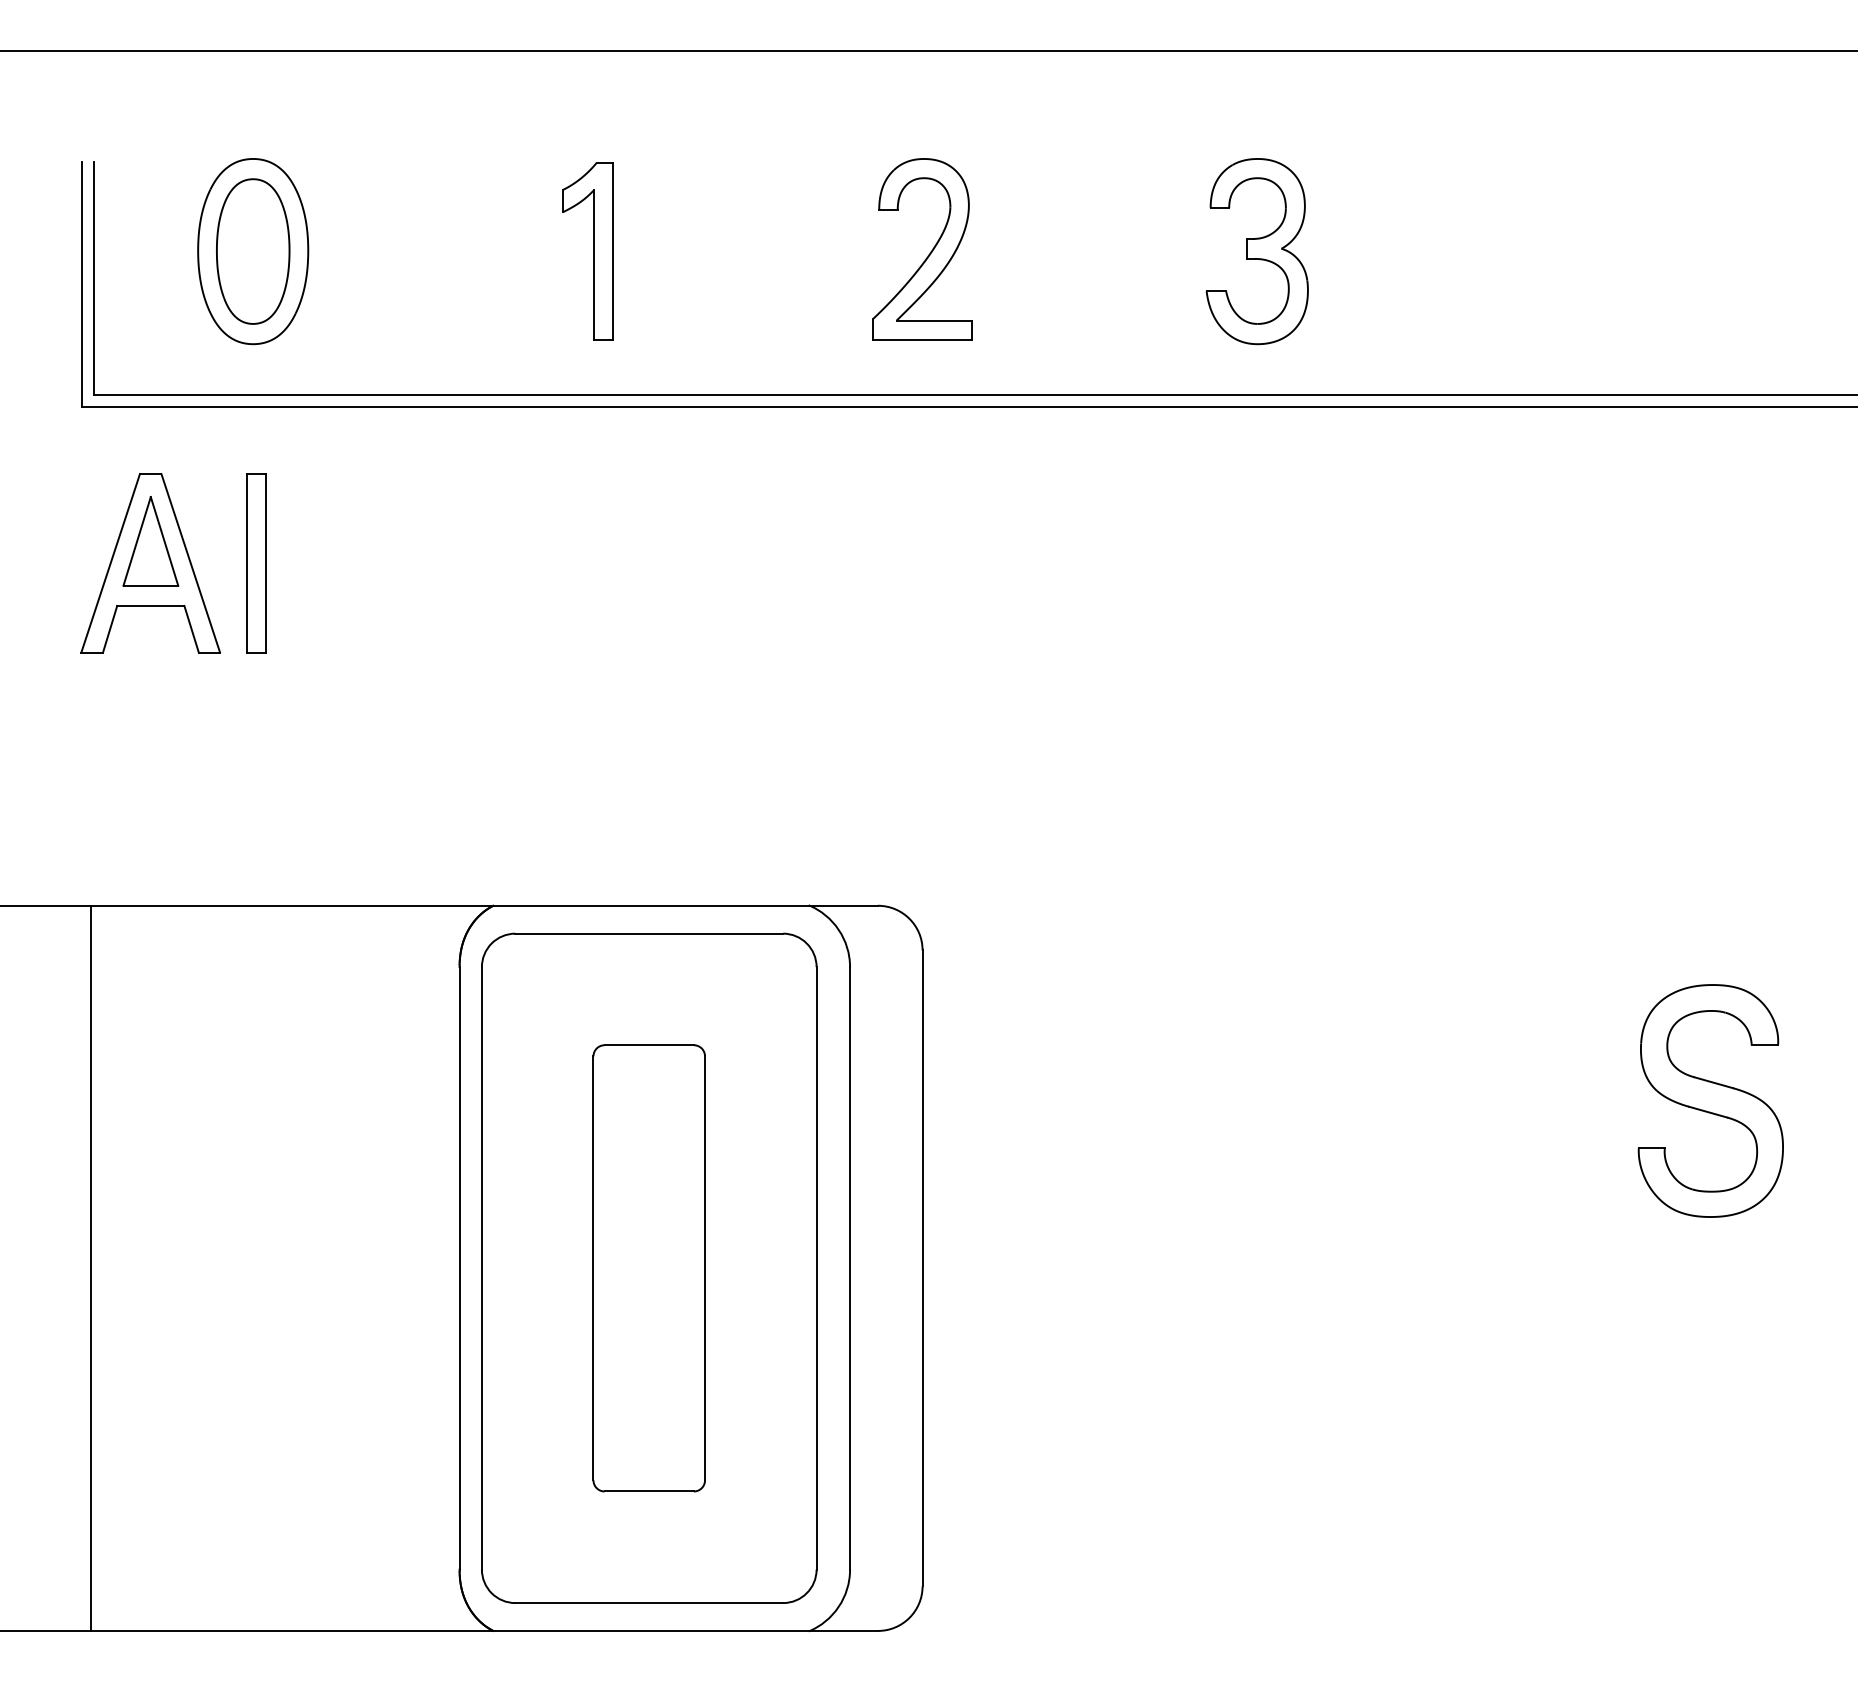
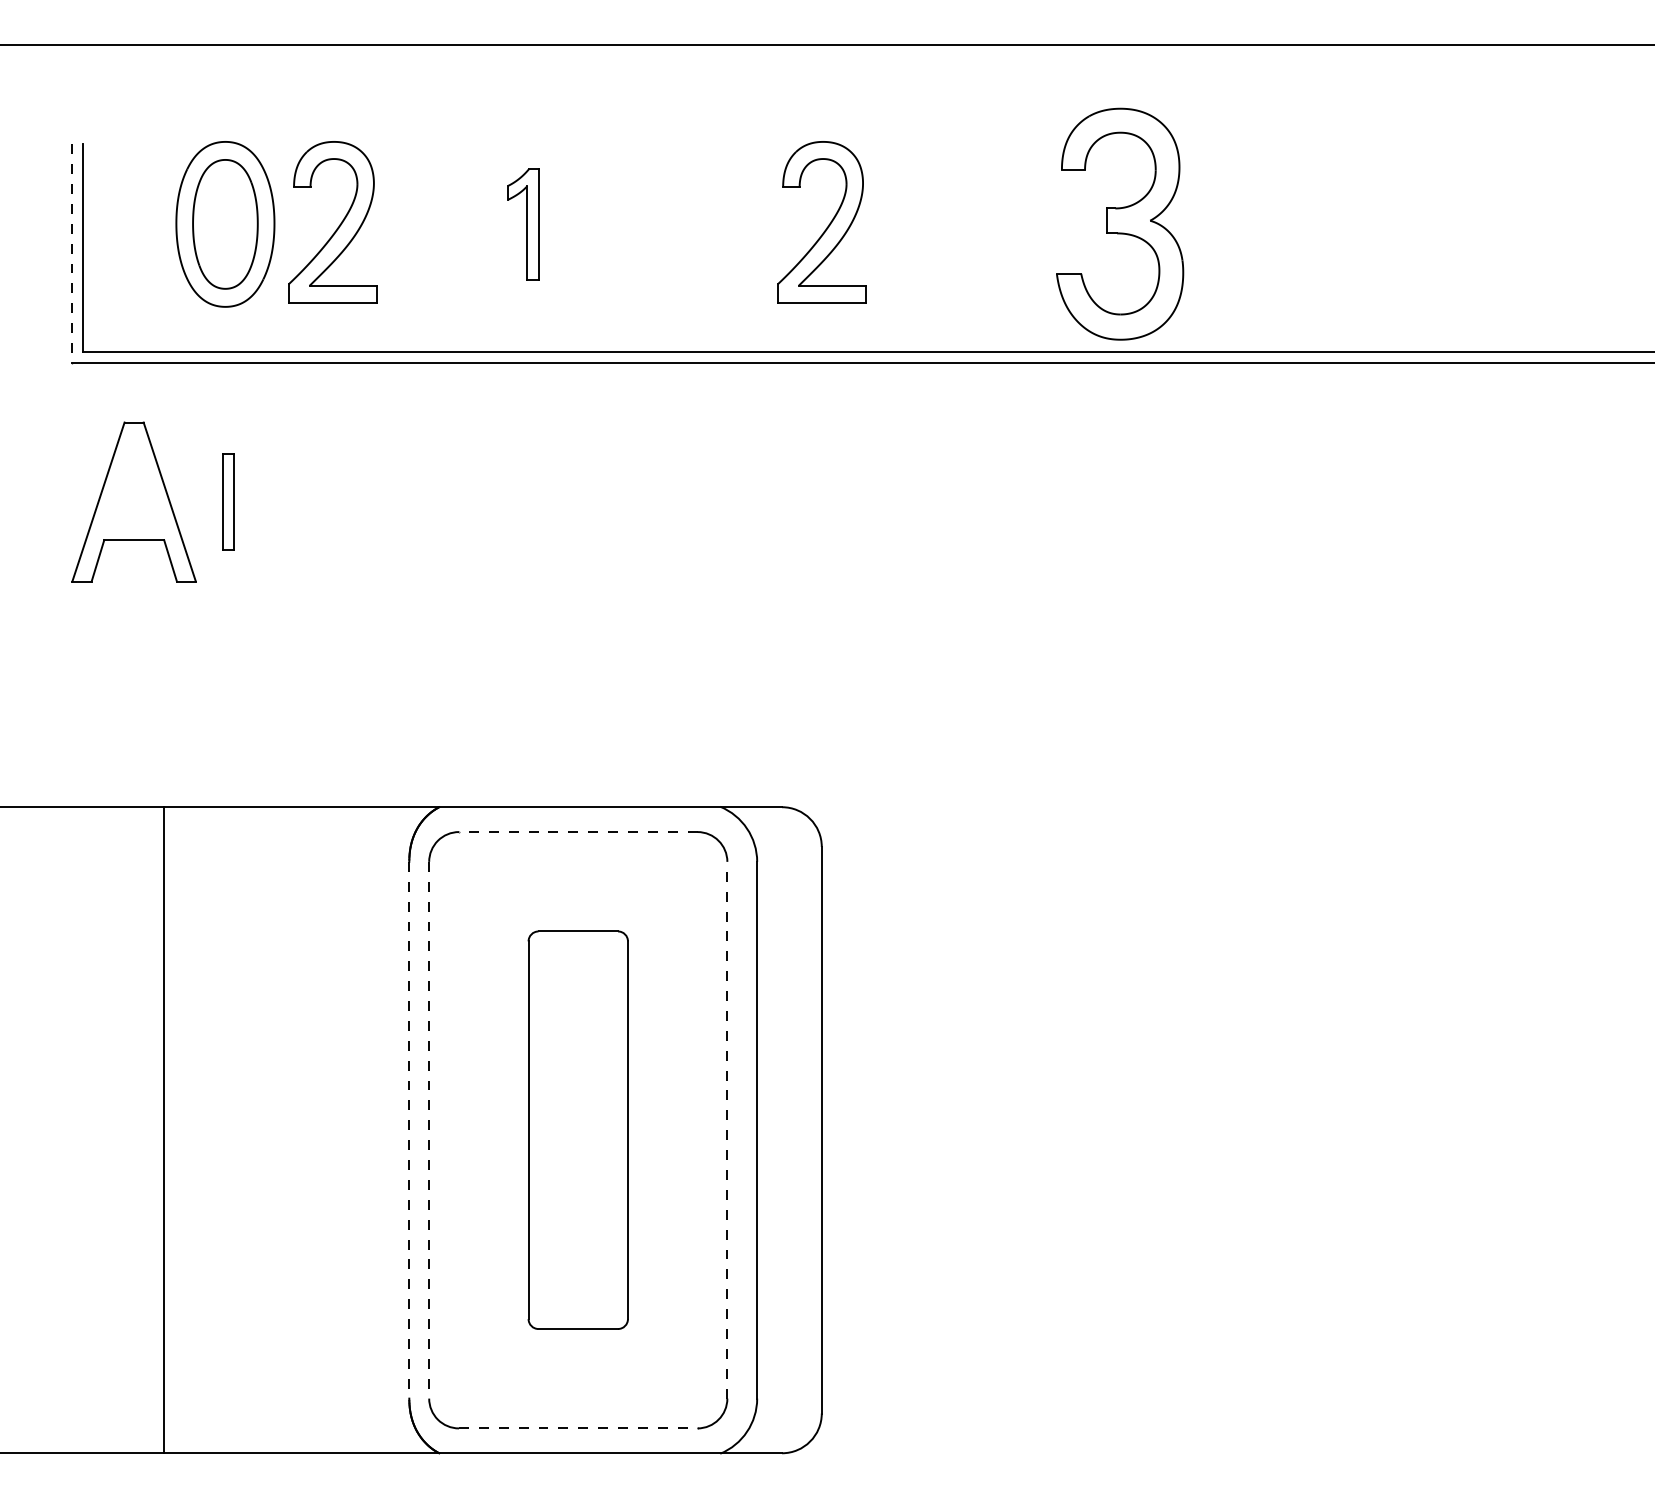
part: (587, 251) -> (523, 224), size x0.7
part: (1256, 251) -> (1119, 224), size x1.4
part: (379, 254) -> (337, 226), added
line: (81, 284) -> (72, 253), solid -> dashed
part: (150, 541) -> (133, 482), removed
part: (256, 563) -> (228, 502), size x0.6
line: (649, 933) -> (578, 831), solid -> dashed
part: (1710, 1100) -> (1523, 980), removed
line: (91, 1267) -> (164, 1129), moved
line: (816, 1267) -> (727, 1129), solid -> dashed
line: (459, 1268) -> (409, 1130), solid -> dashed
line: (481, 1268) -> (428, 1130), solid -> dashed
line: (649, 1603) -> (578, 1428), solid -> dashed

